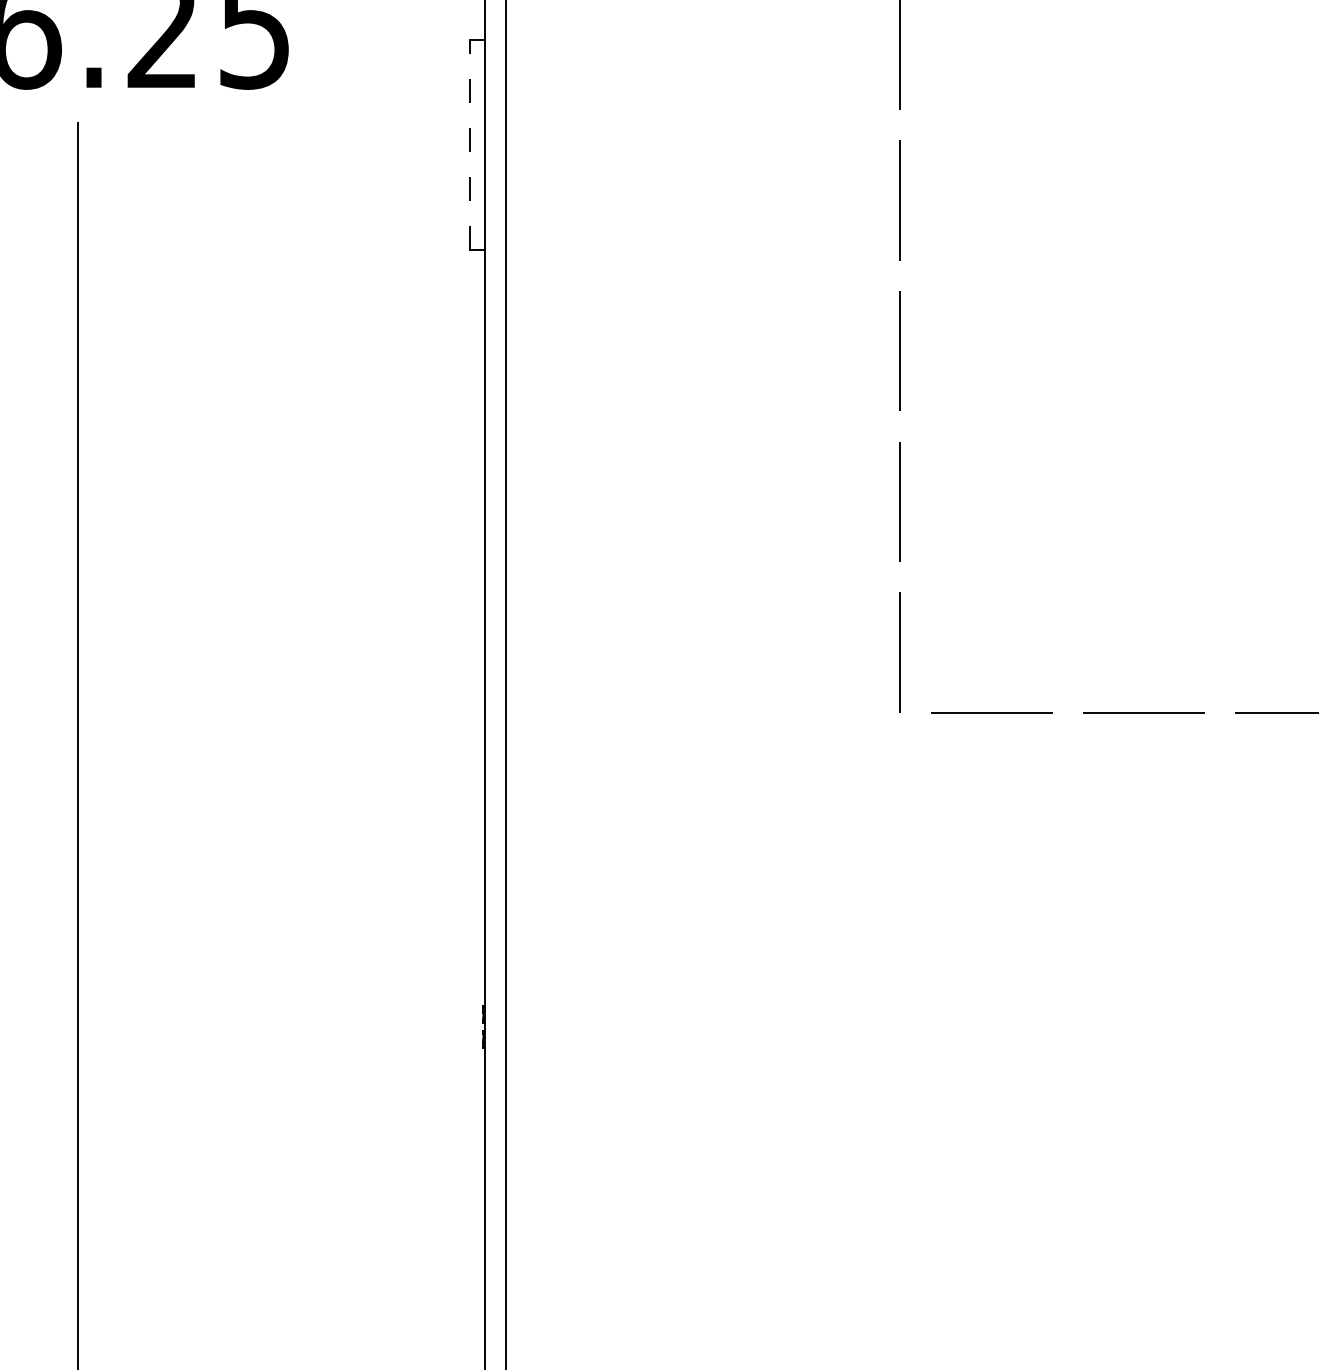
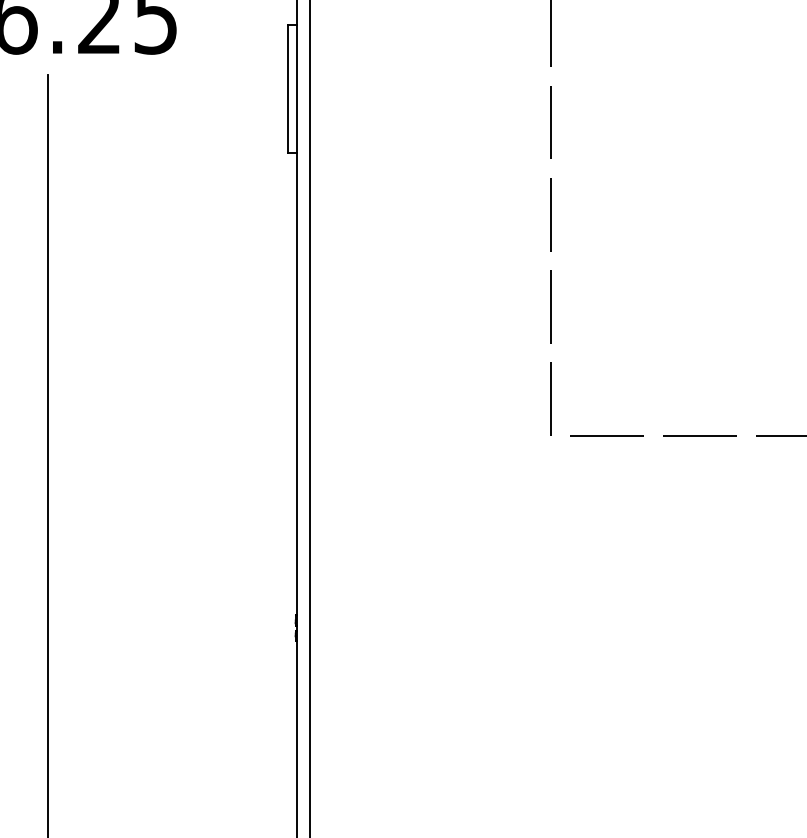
line: (469, 144) -> (287, 88), dashed -> solid

